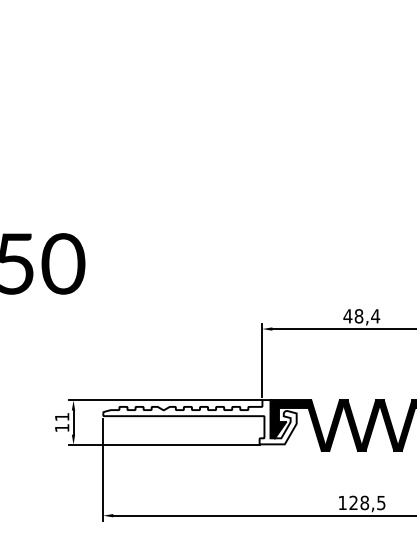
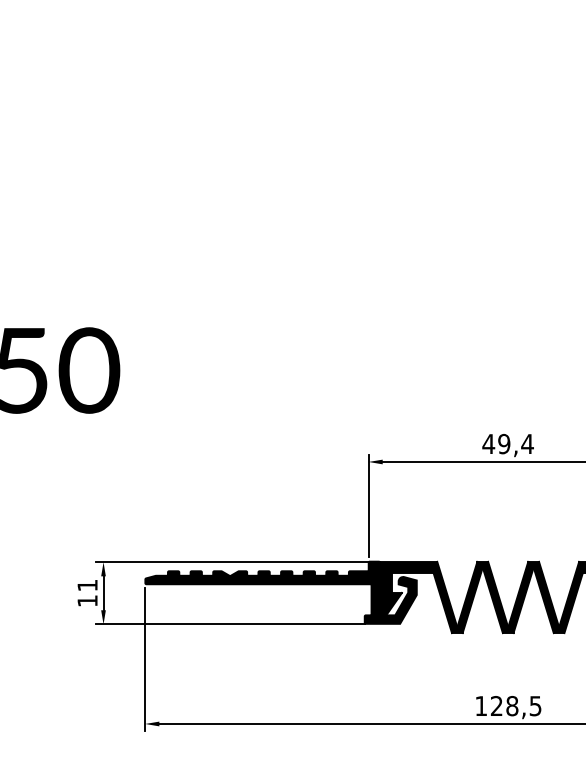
text: (359, 316) -> (504, 444), 48,4 -> 49,4
fill: (199, 422) -> (280, 592), added

